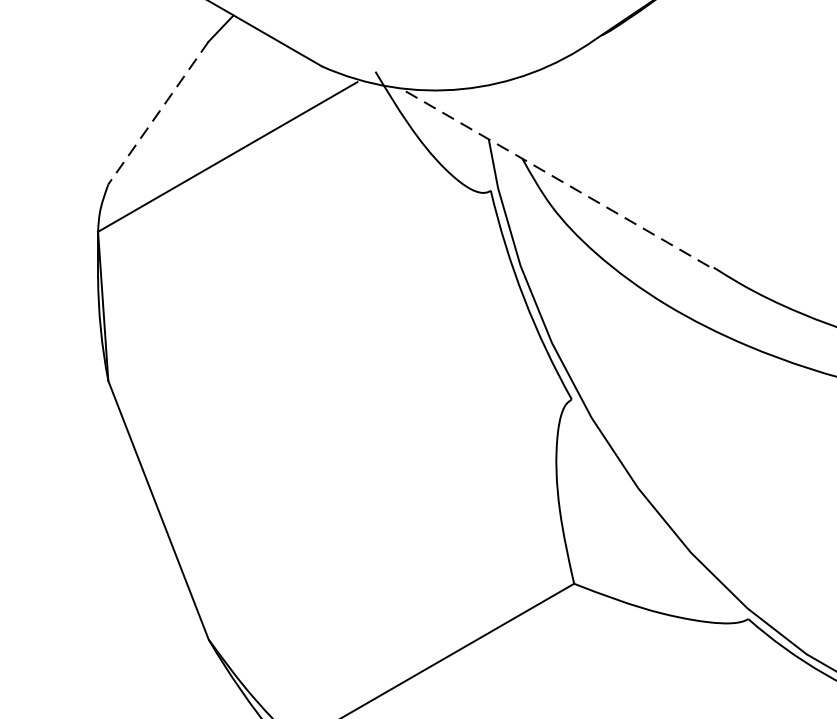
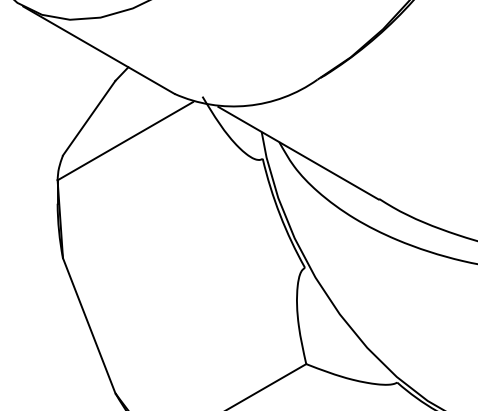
line: (159, 113) -> (89, 118), dashed -> solid
line: (559, 180) -> (298, 153), dashed -> solid

